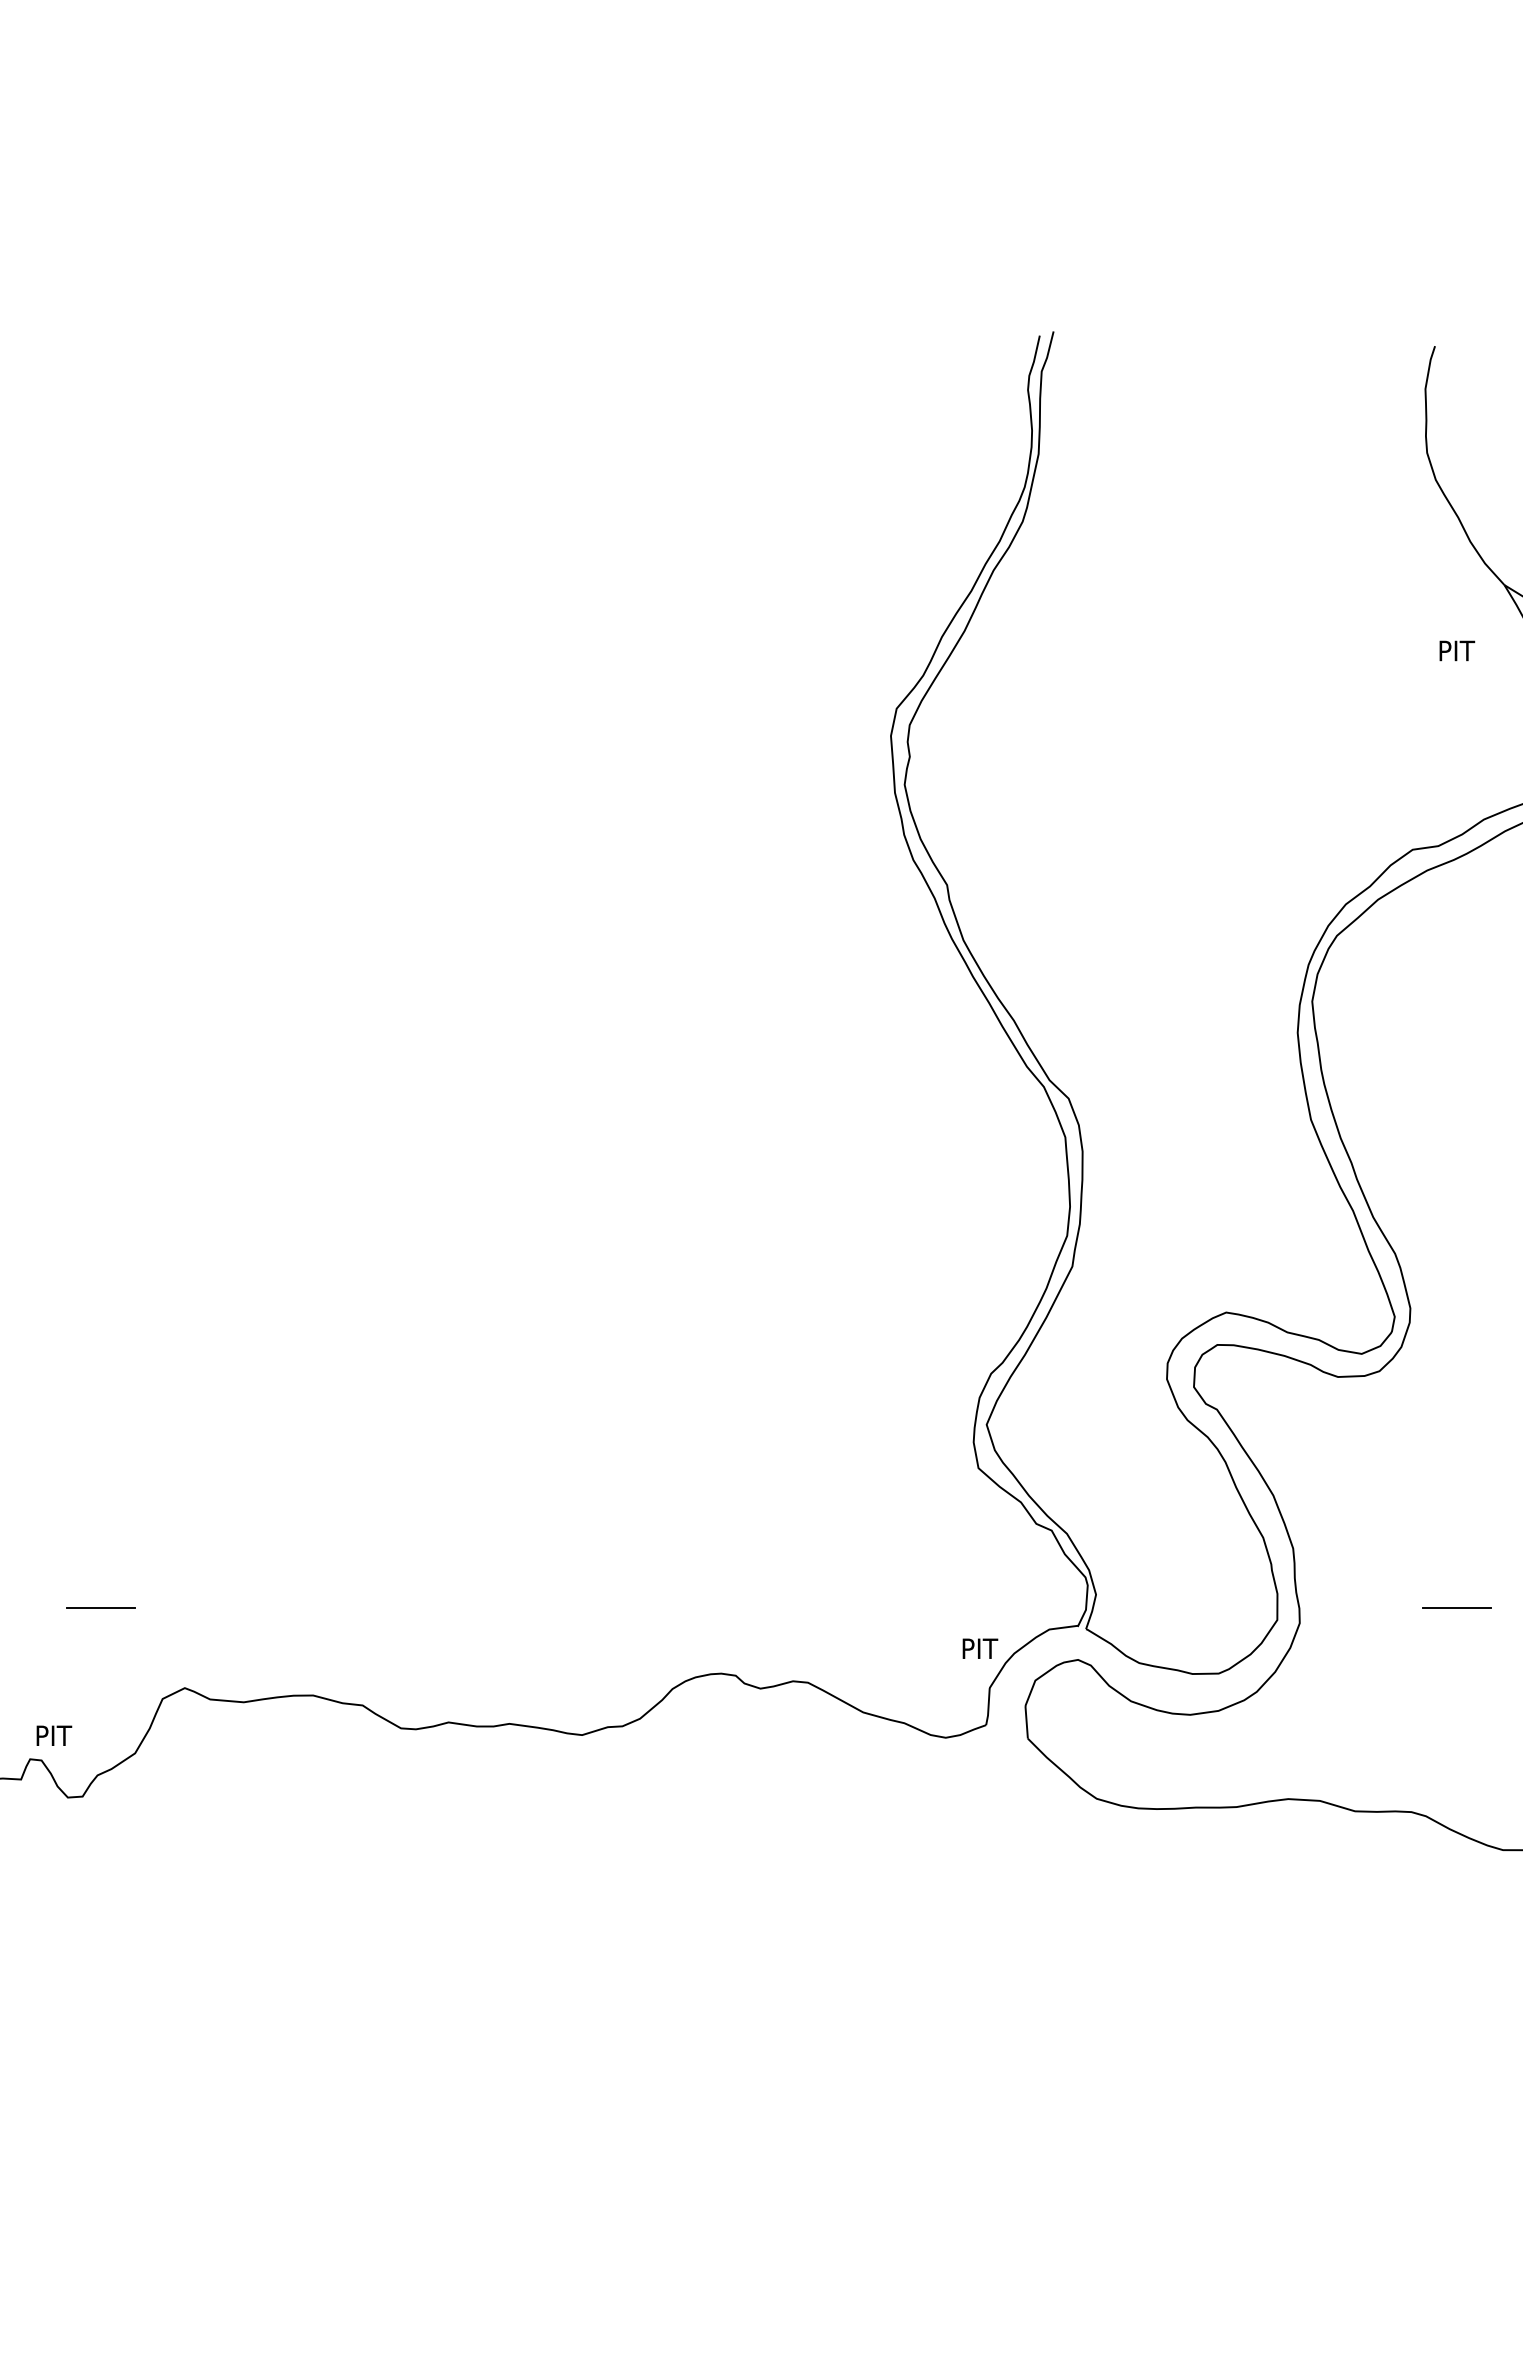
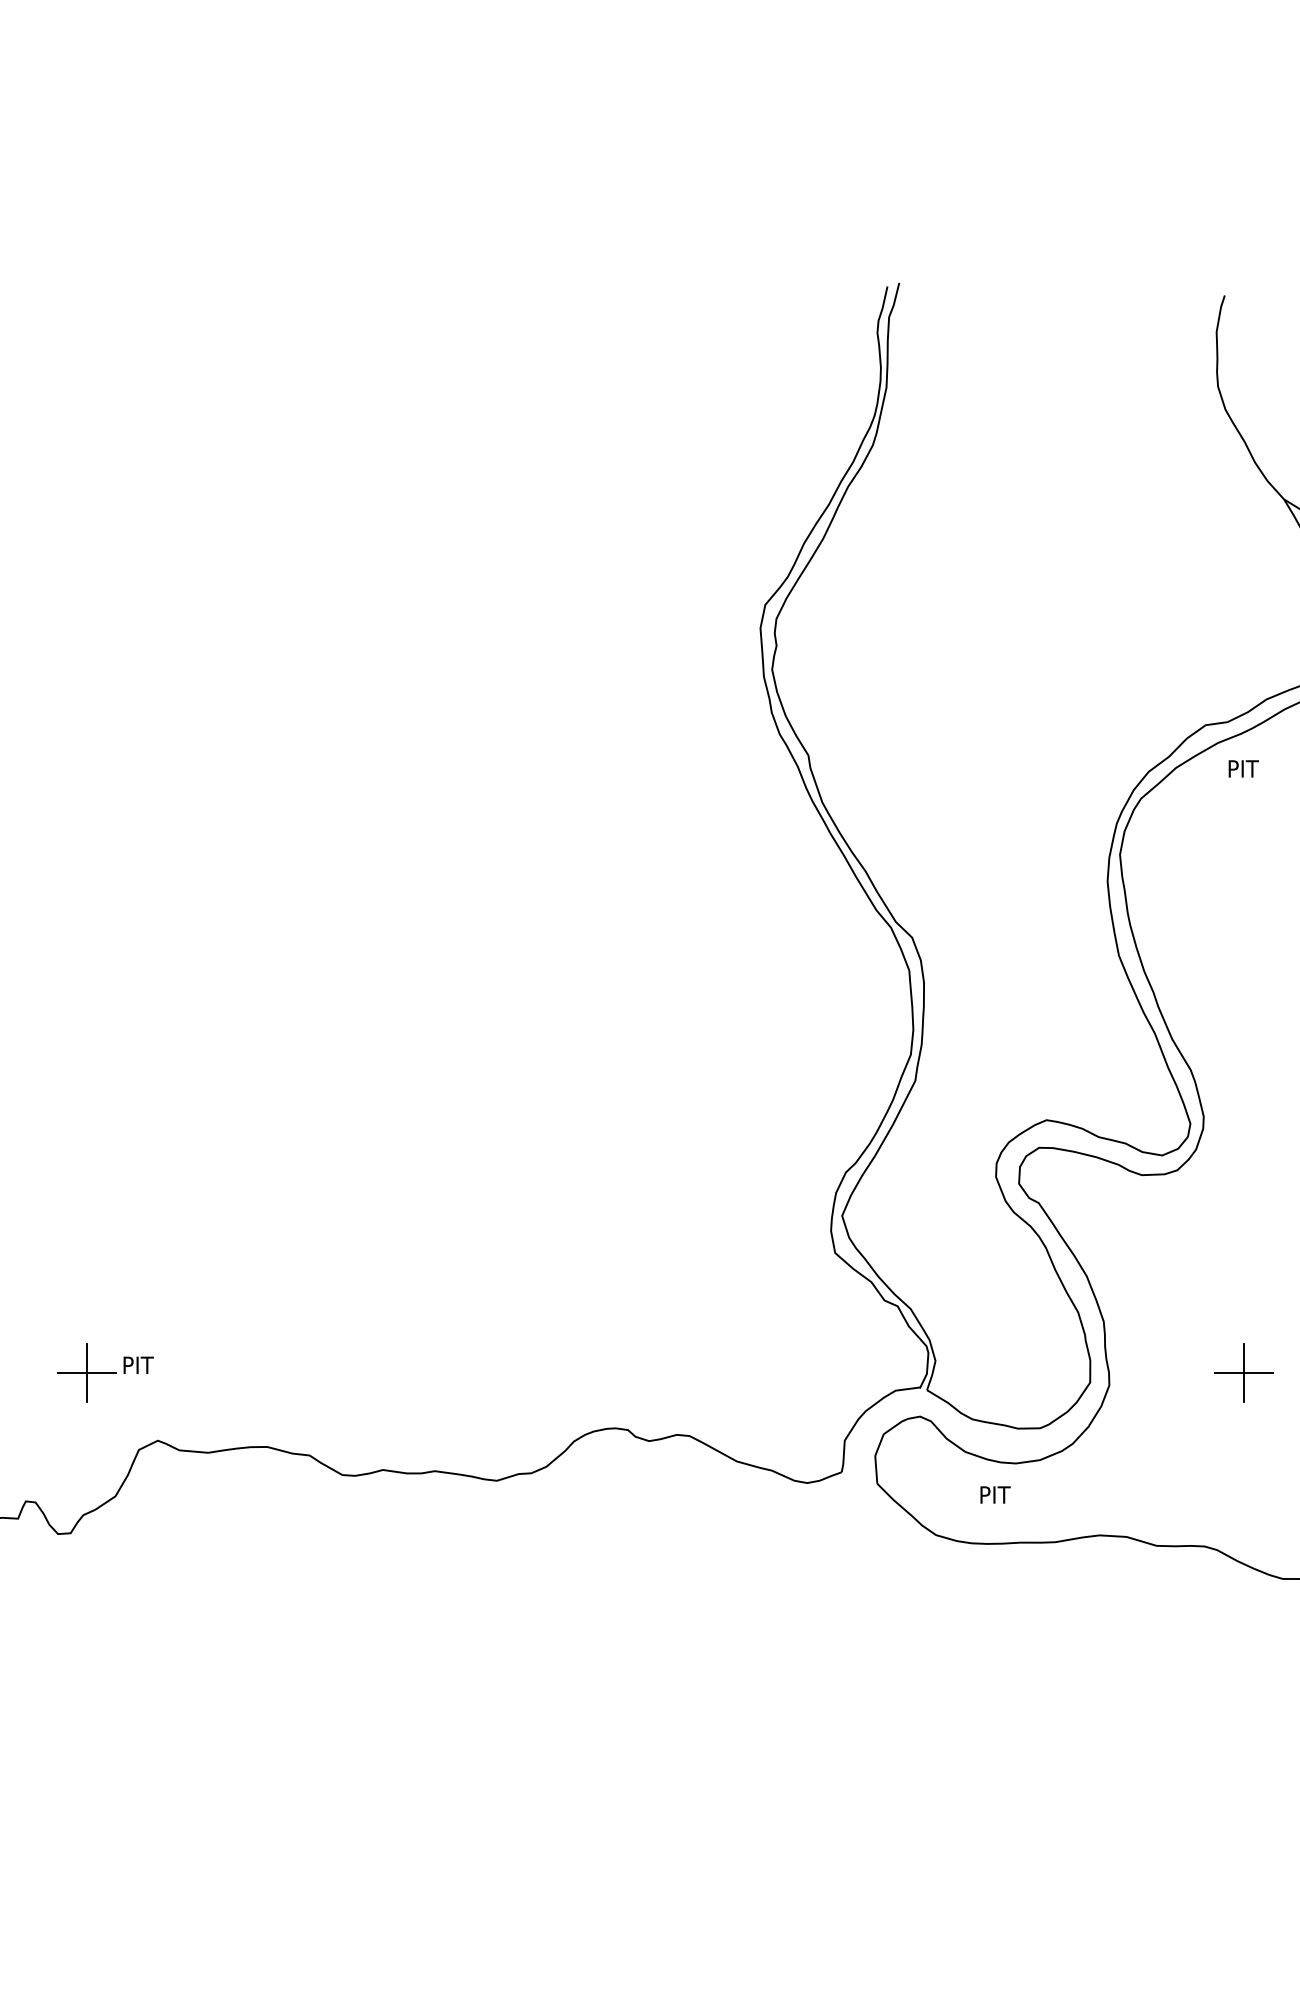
text: (1457, 650) -> (1243, 768), moved
line: (101, 1608) -> (86, 1372), added
line: (1457, 1608) -> (1243, 1372), added
text: (980, 1648) -> (995, 1494), moved
text: (54, 1735) -> (138, 1365), moved

